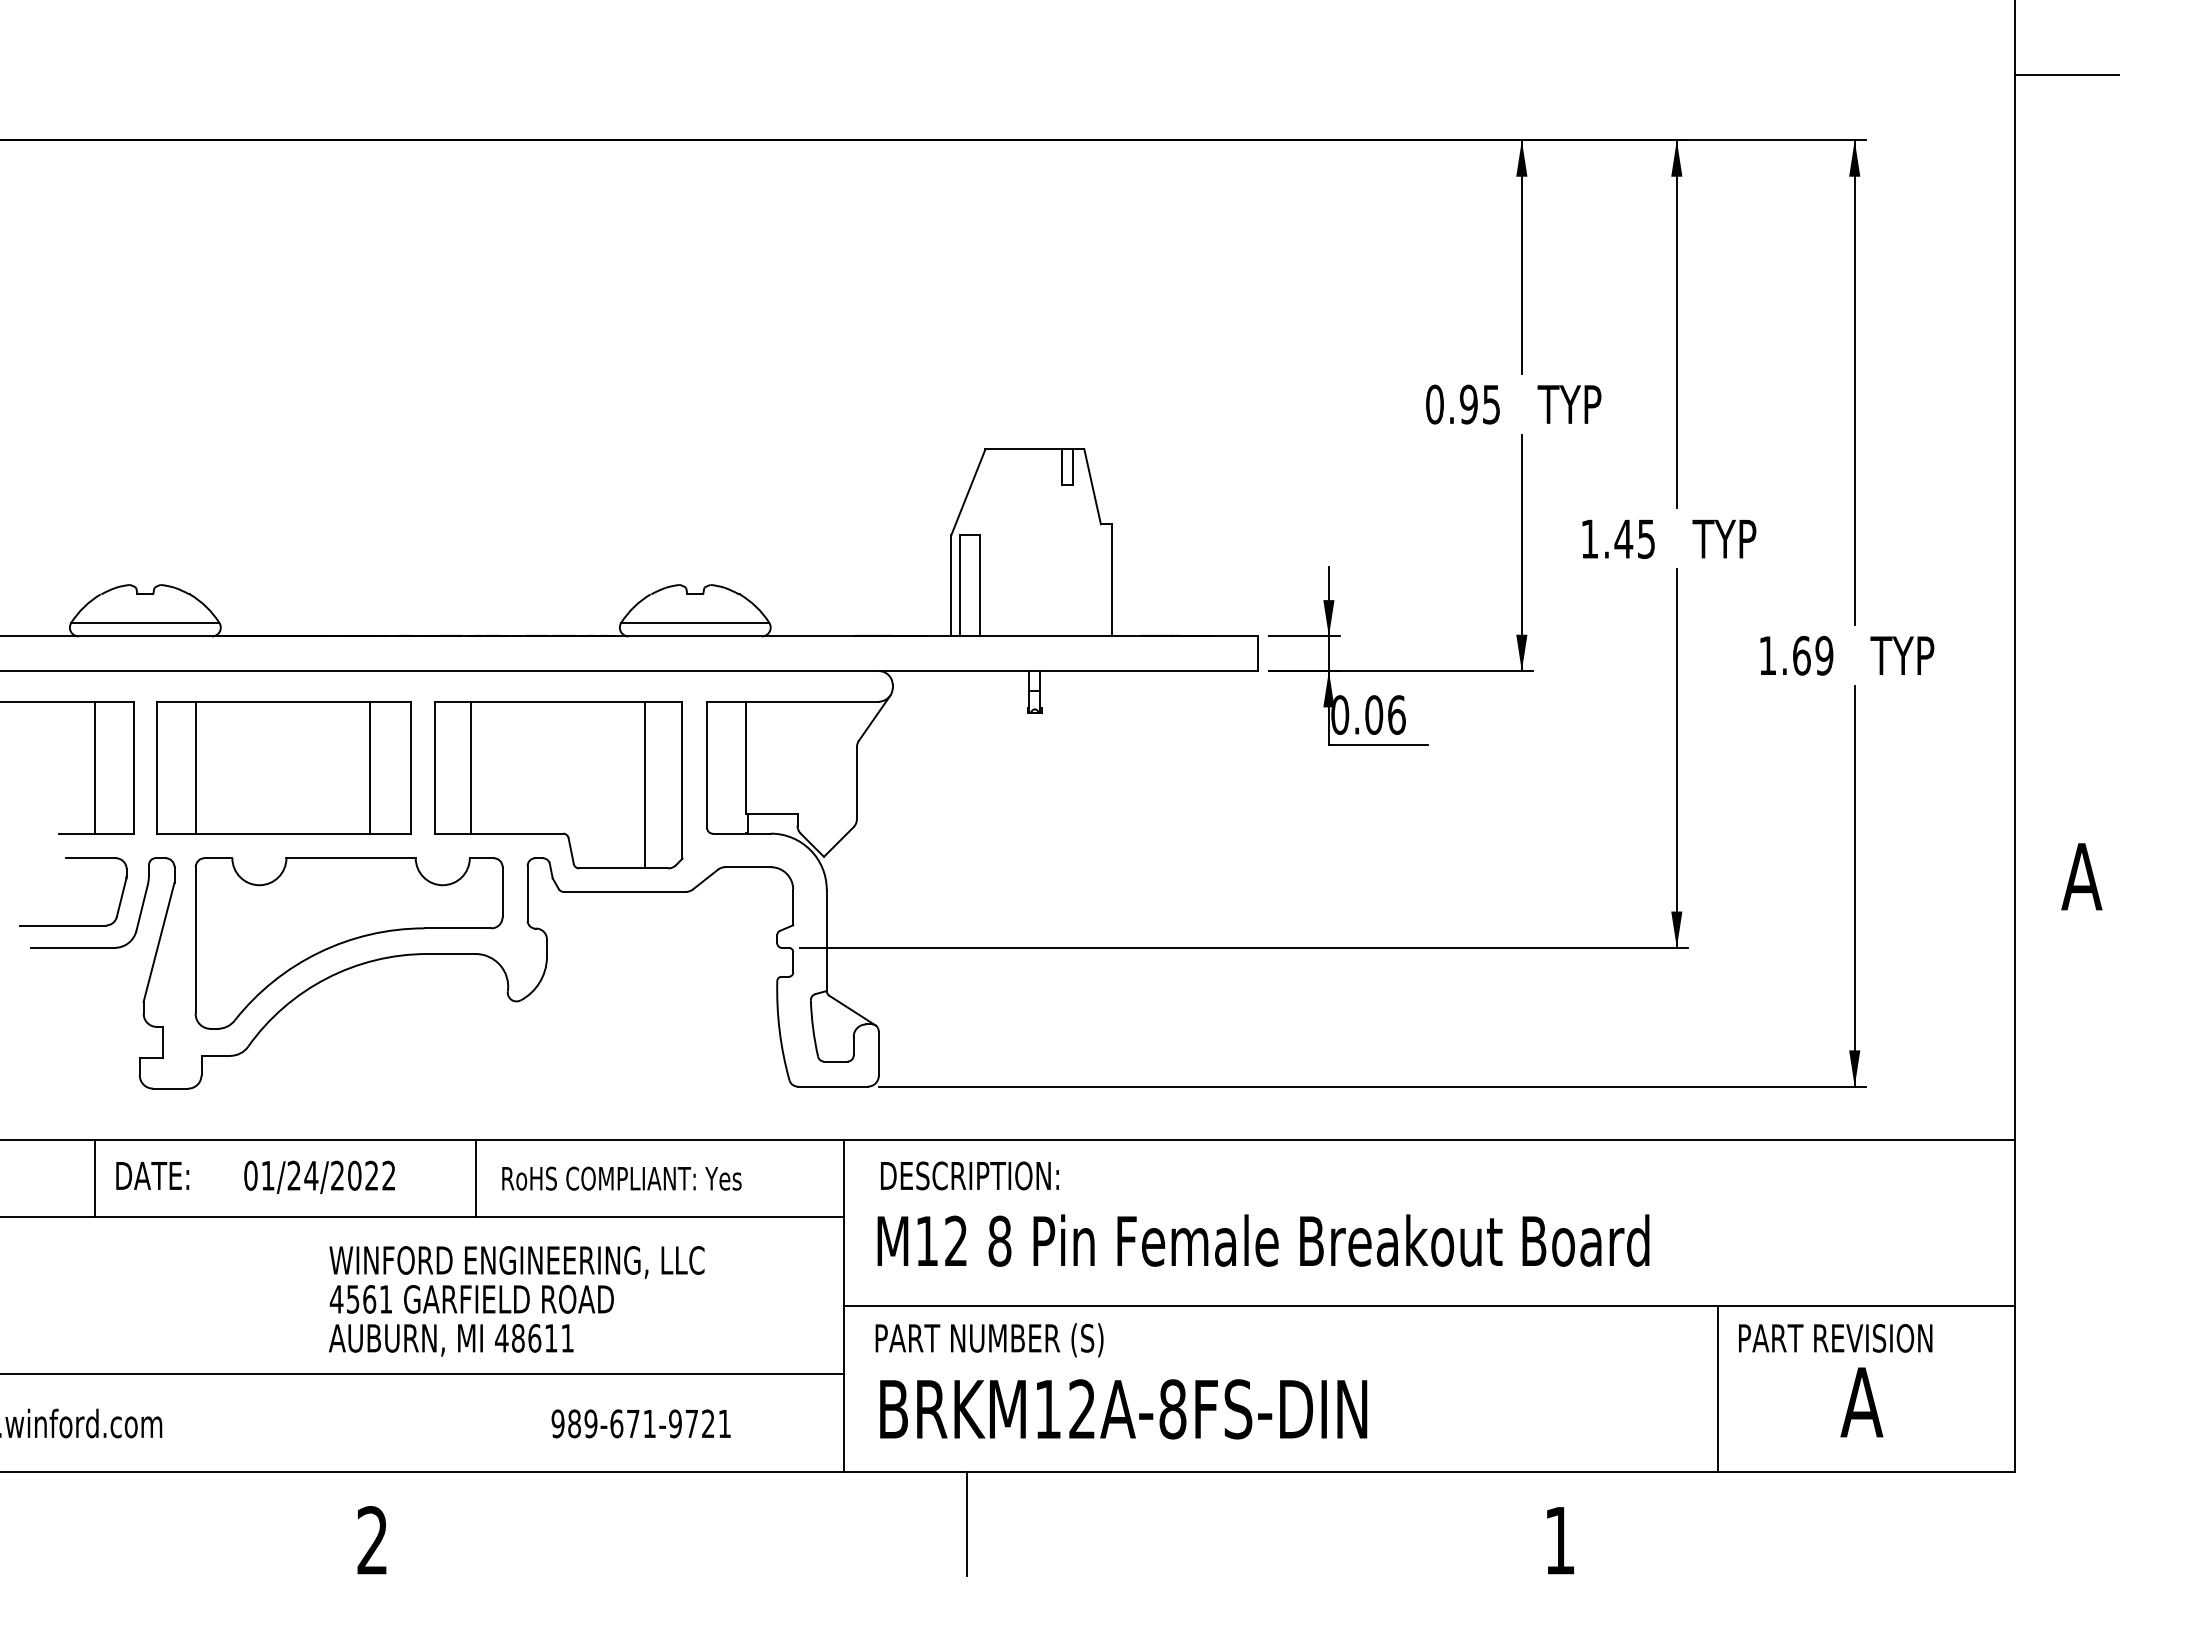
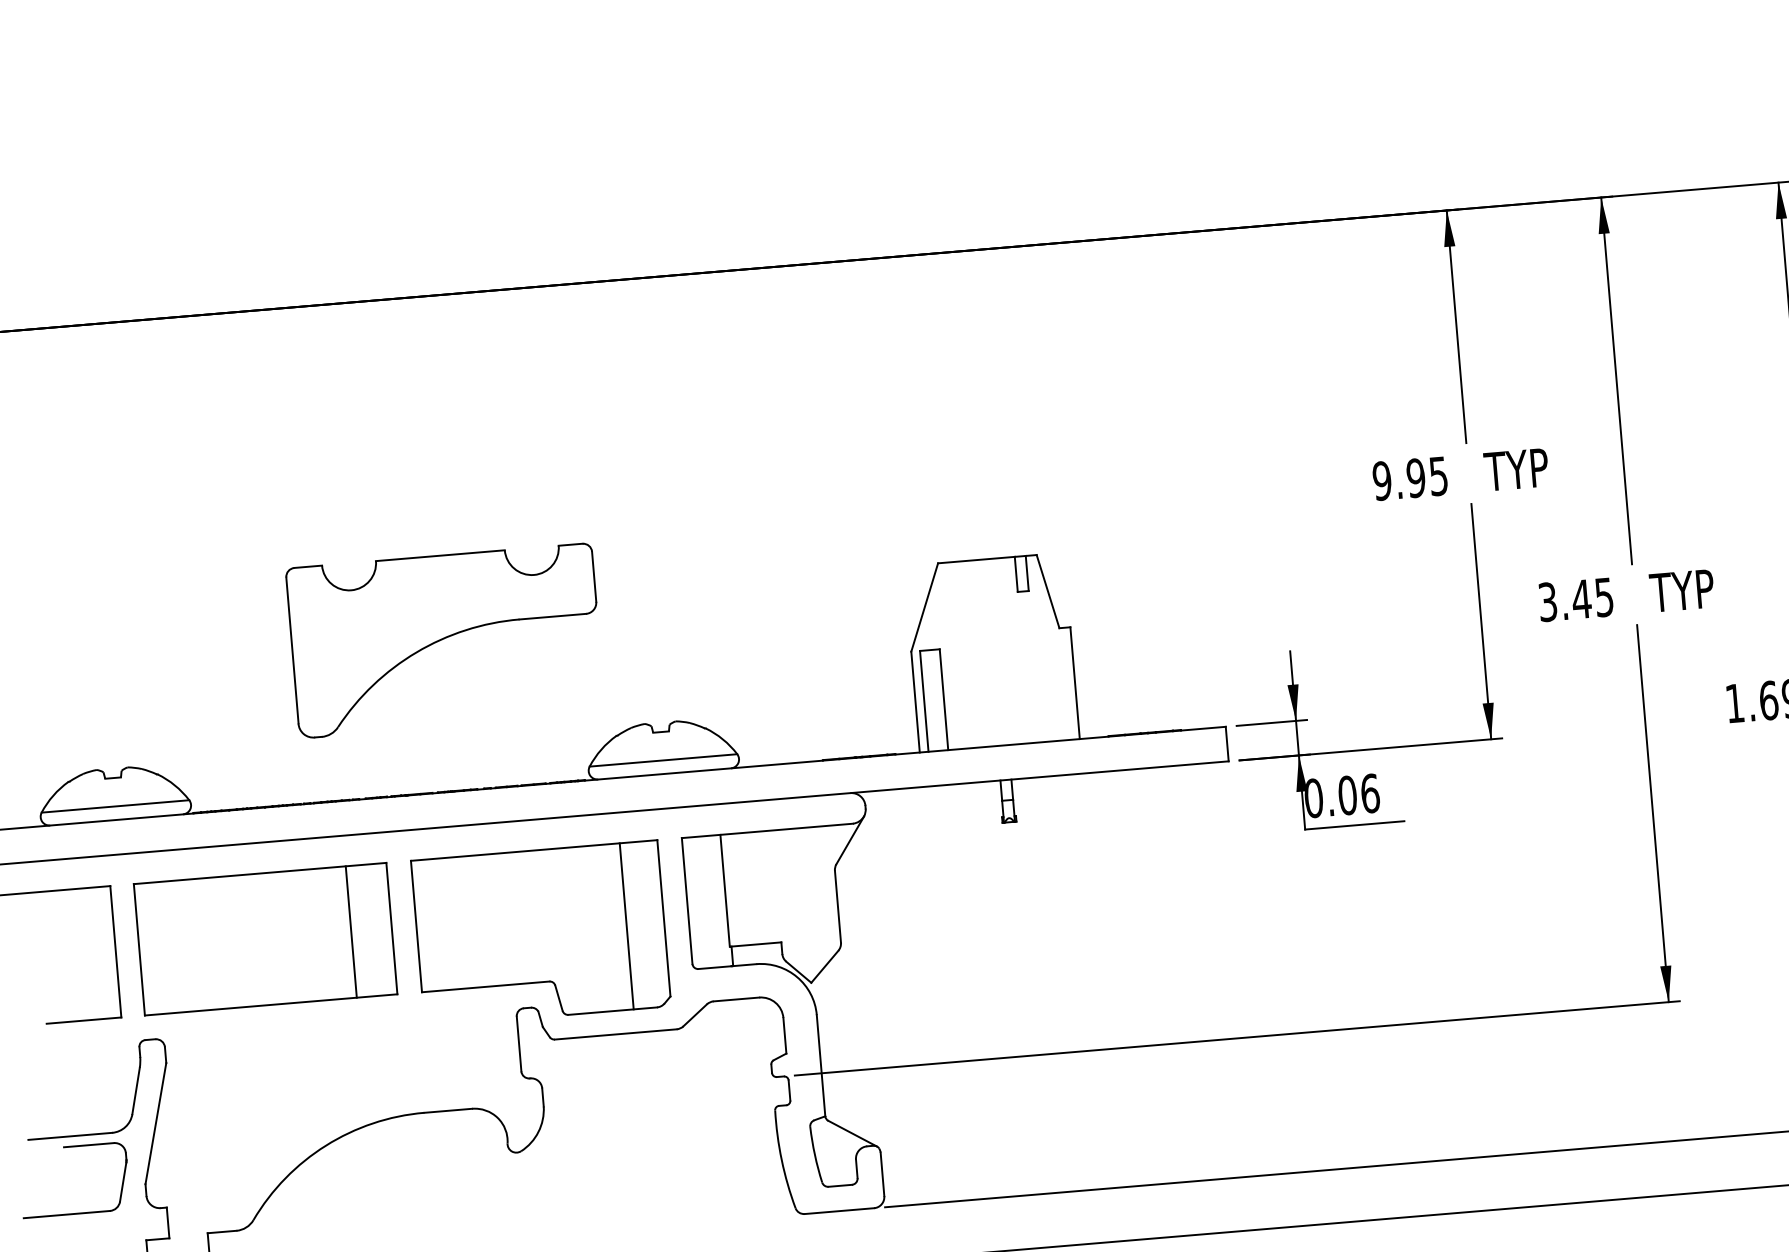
text: (1434, 404) -> (1381, 480), 0.95 -> 9.95
text: (1589, 539) -> (1547, 602), 1.45 -> 3.45
line: (94, 767) -> (76, 954), removed
line: (195, 767) -> (177, 946), removed
line: (470, 767) -> (451, 923), removed
part: (73, 858) -> (71, 1146), moved
part: (348, 943) -> (444, 640), moved

